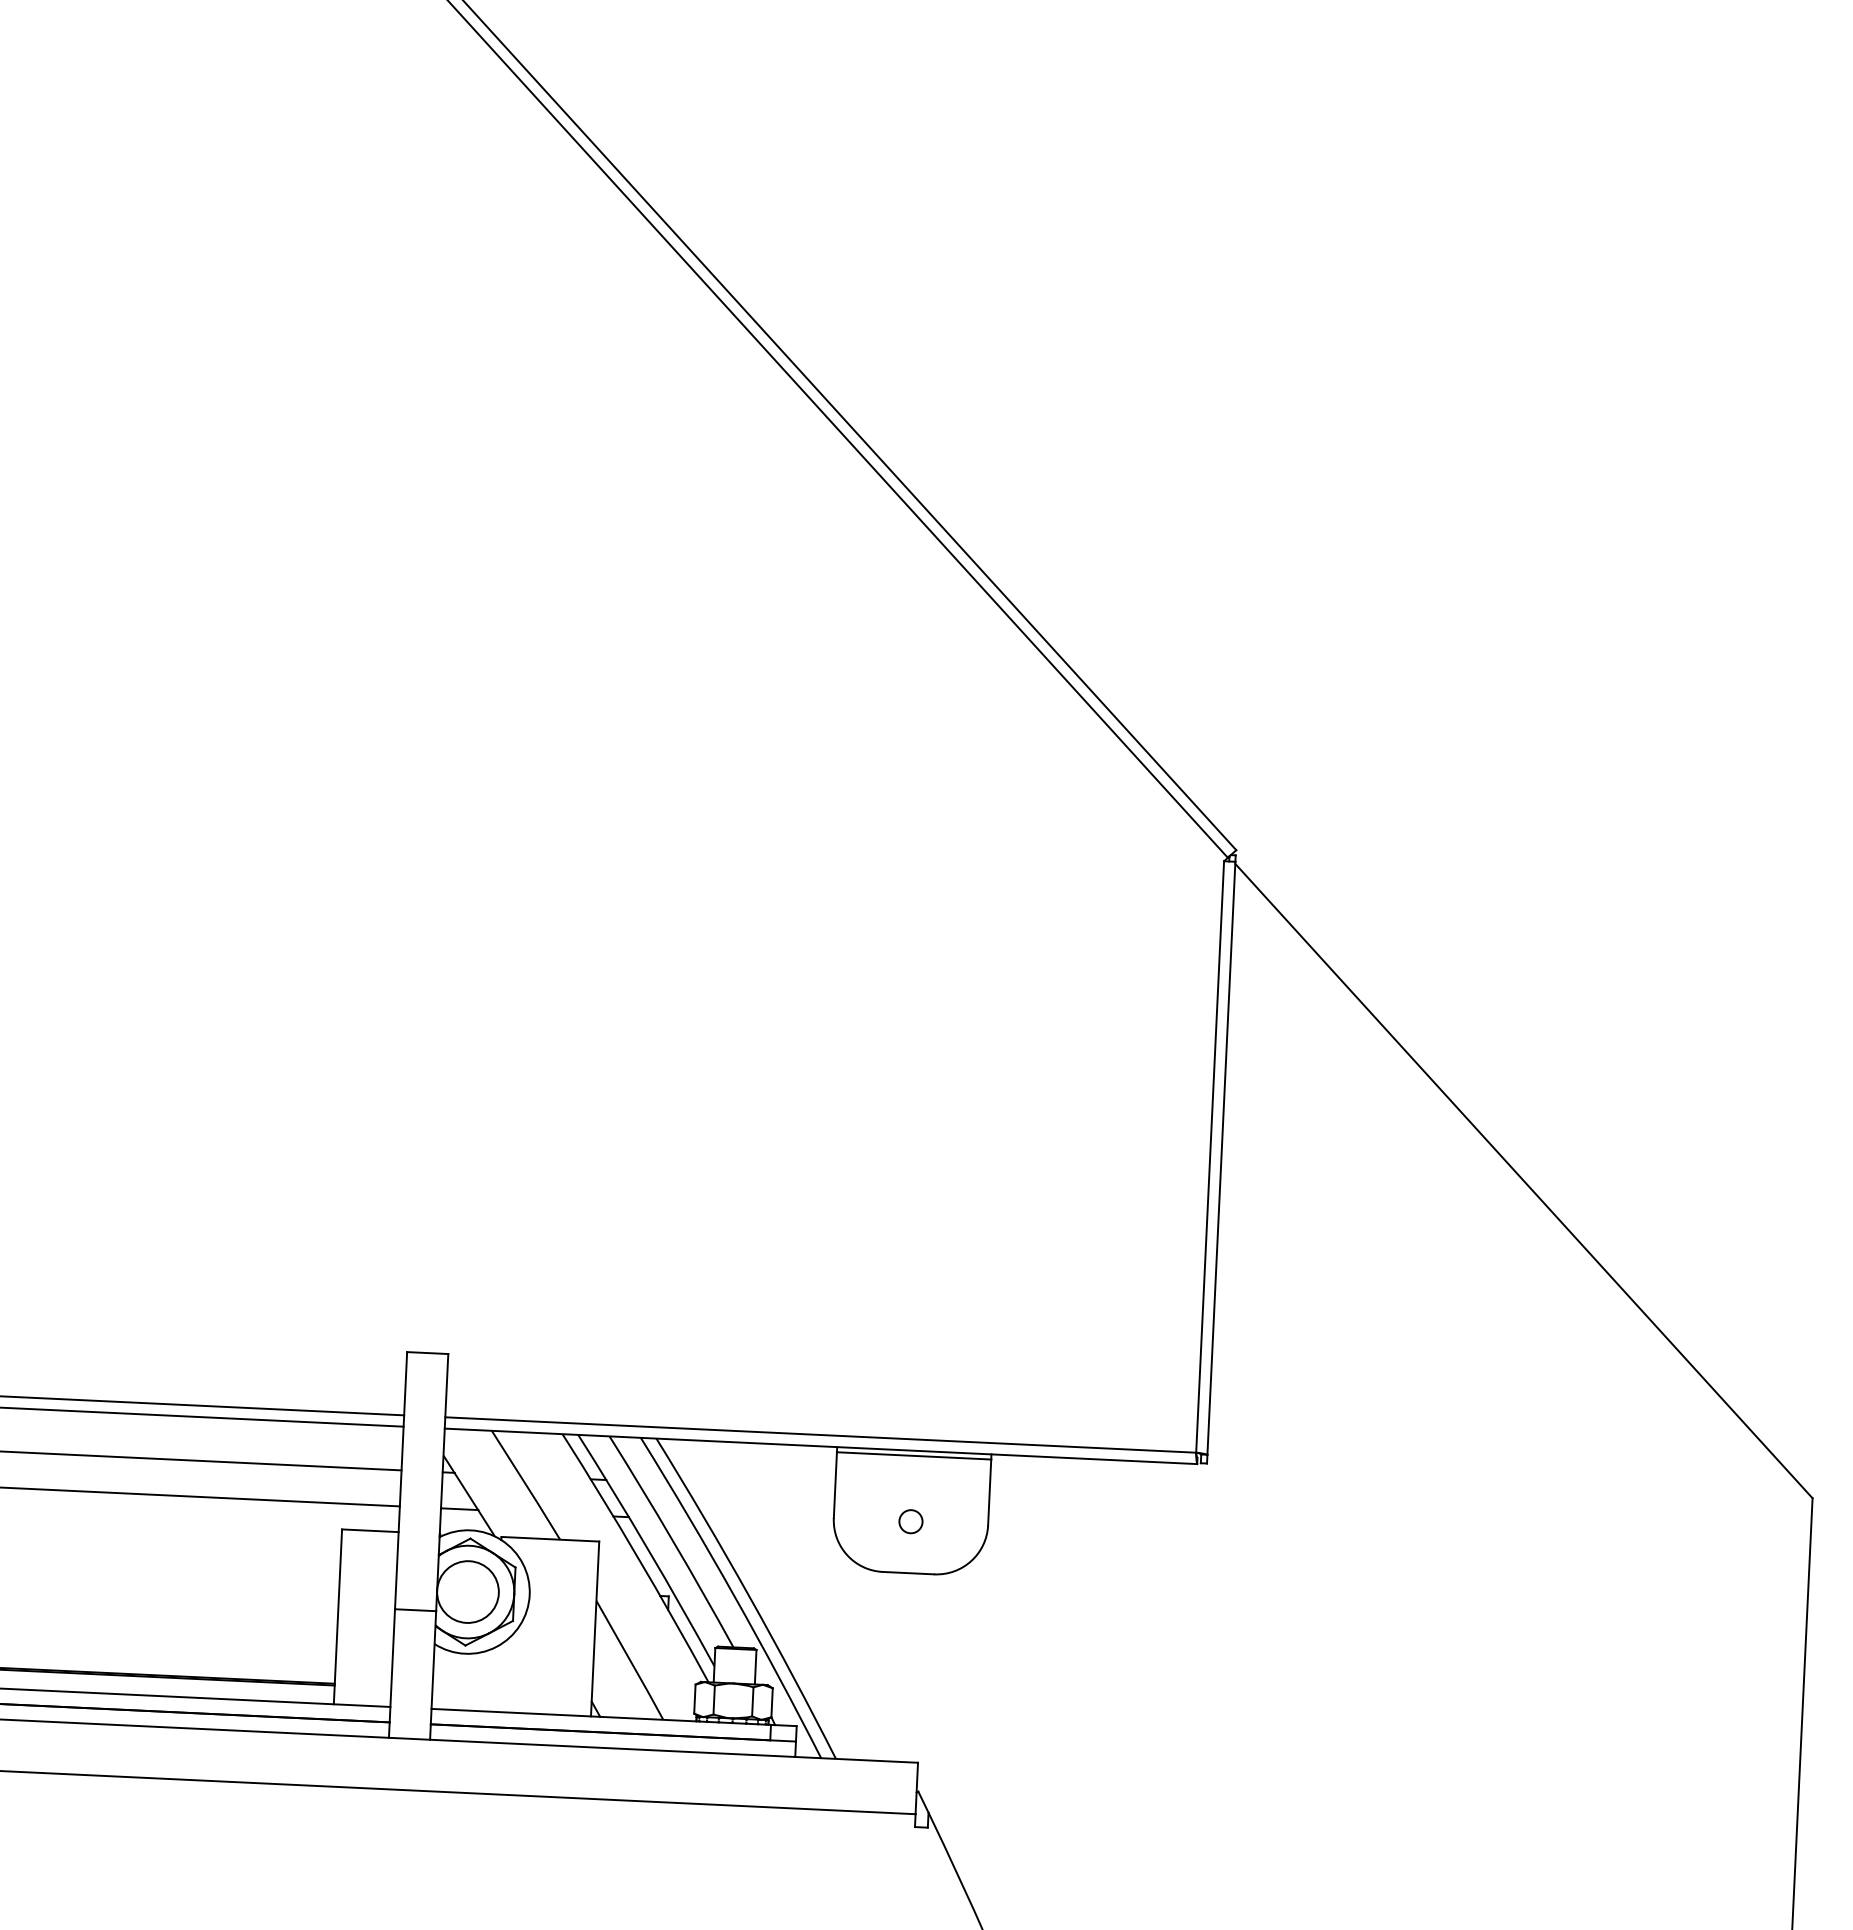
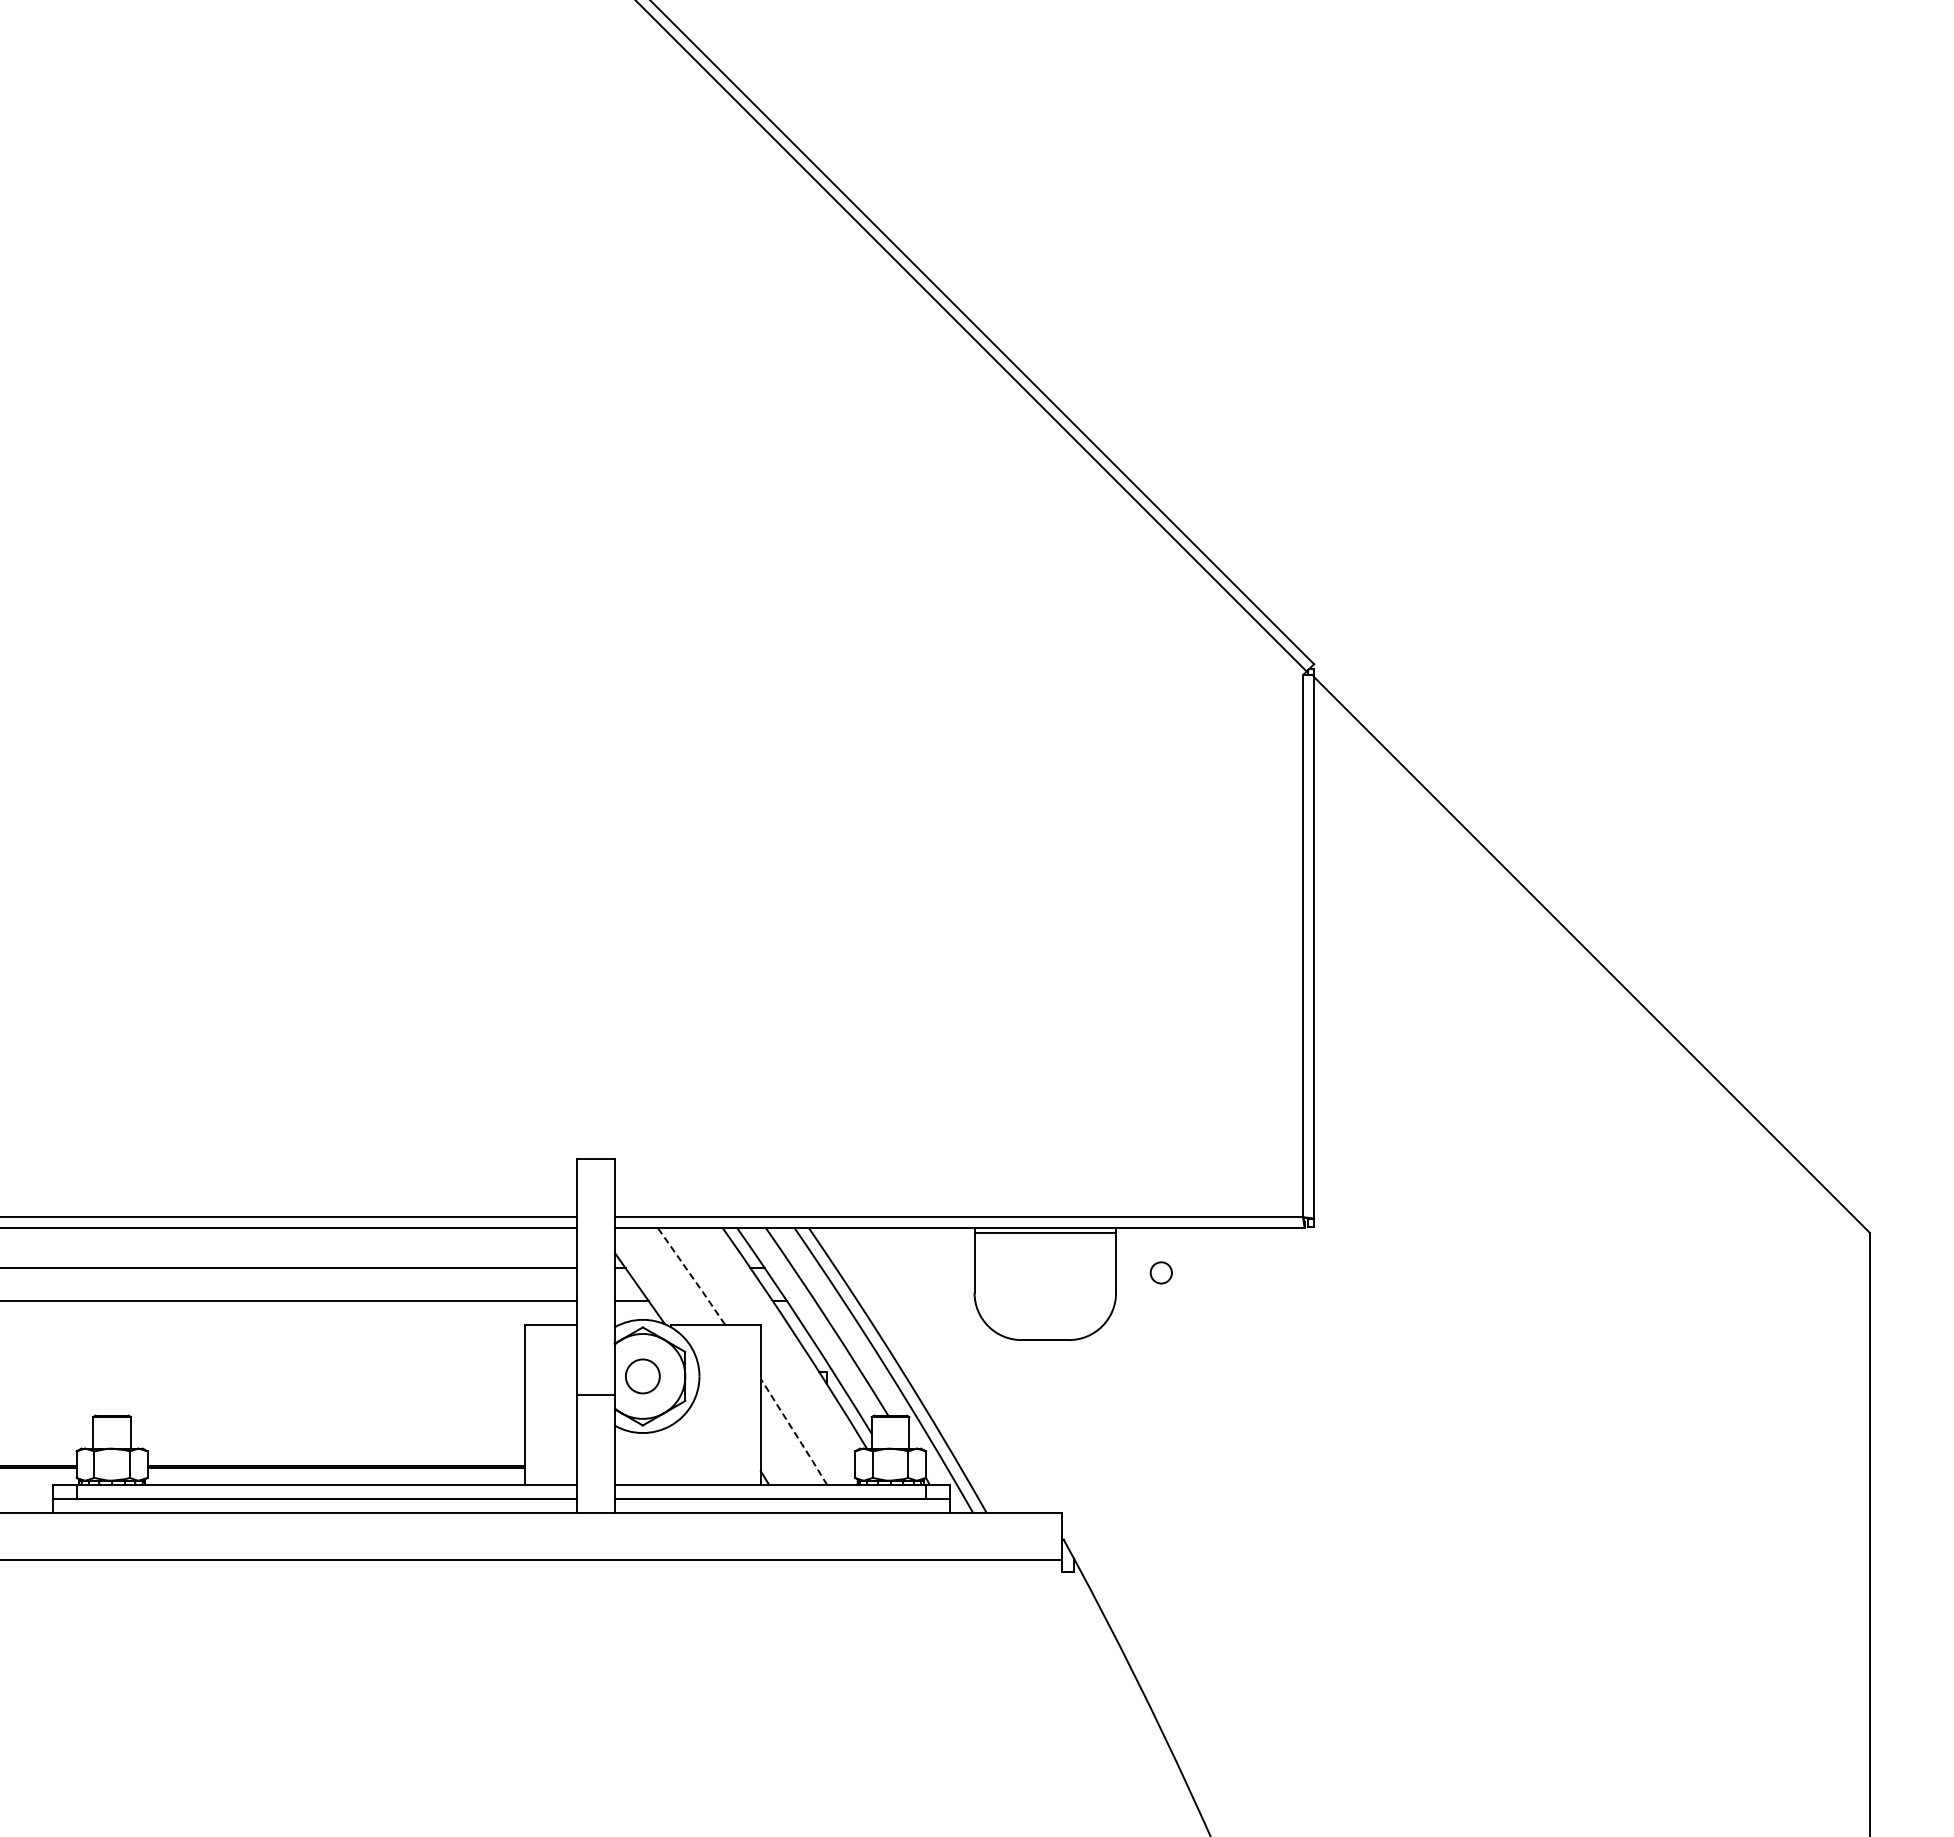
line: (527, 1485) -> (692, 1276), solid -> dashed
circle: (910, 1521) -> (1160, 1272), moved
circle: (467, 1592) -> (642, 1376), size x0.6
line: (630, 1659) -> (794, 1431), solid -> dashed

